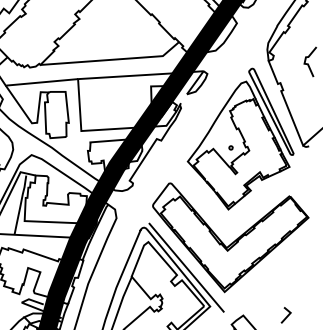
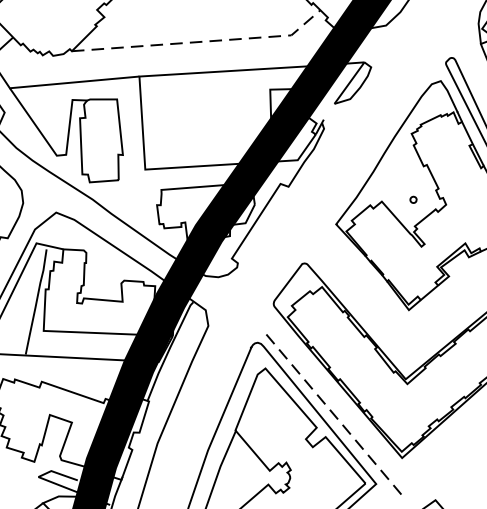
line: (113, 59) -> (202, 41), solid -> dashed
line: (186, 268) -> (333, 415), solid -> dashed

